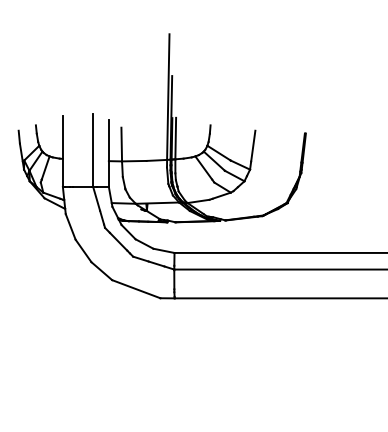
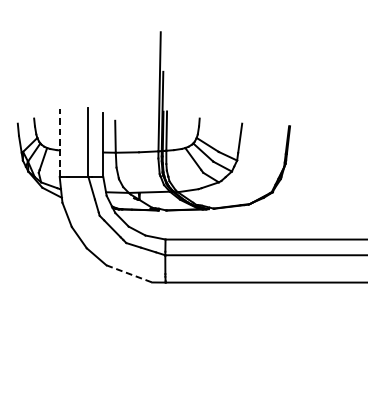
line: (62, 151) -> (59, 143), solid -> dashed
line: (136, 289) -> (129, 274), solid -> dashed

